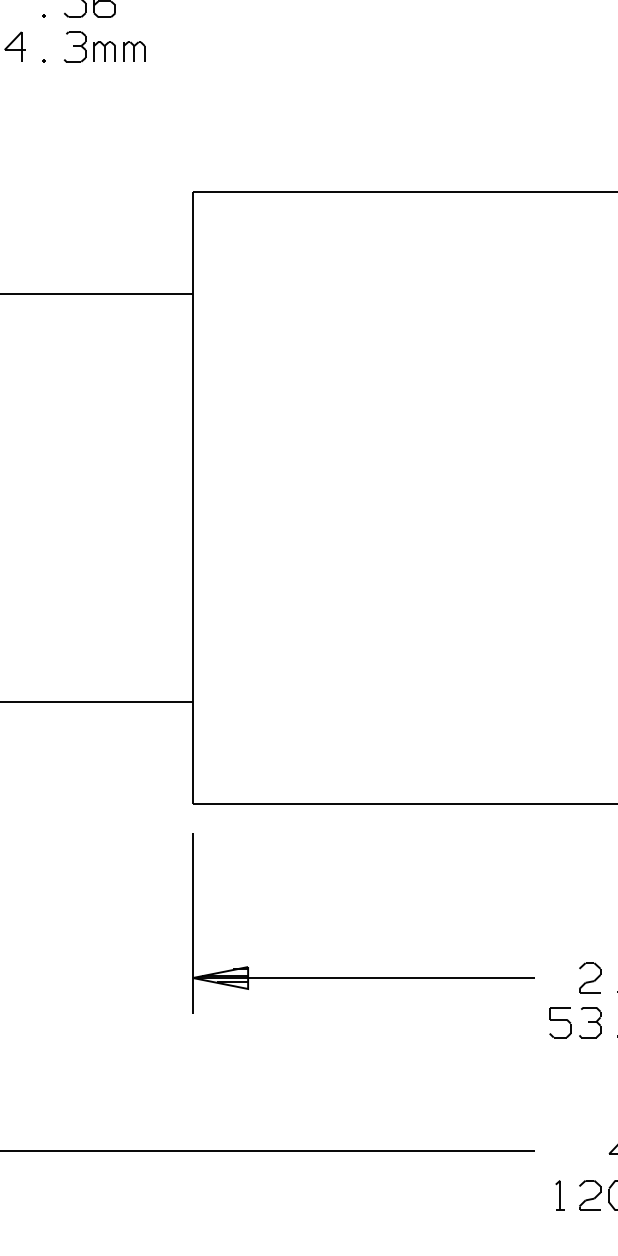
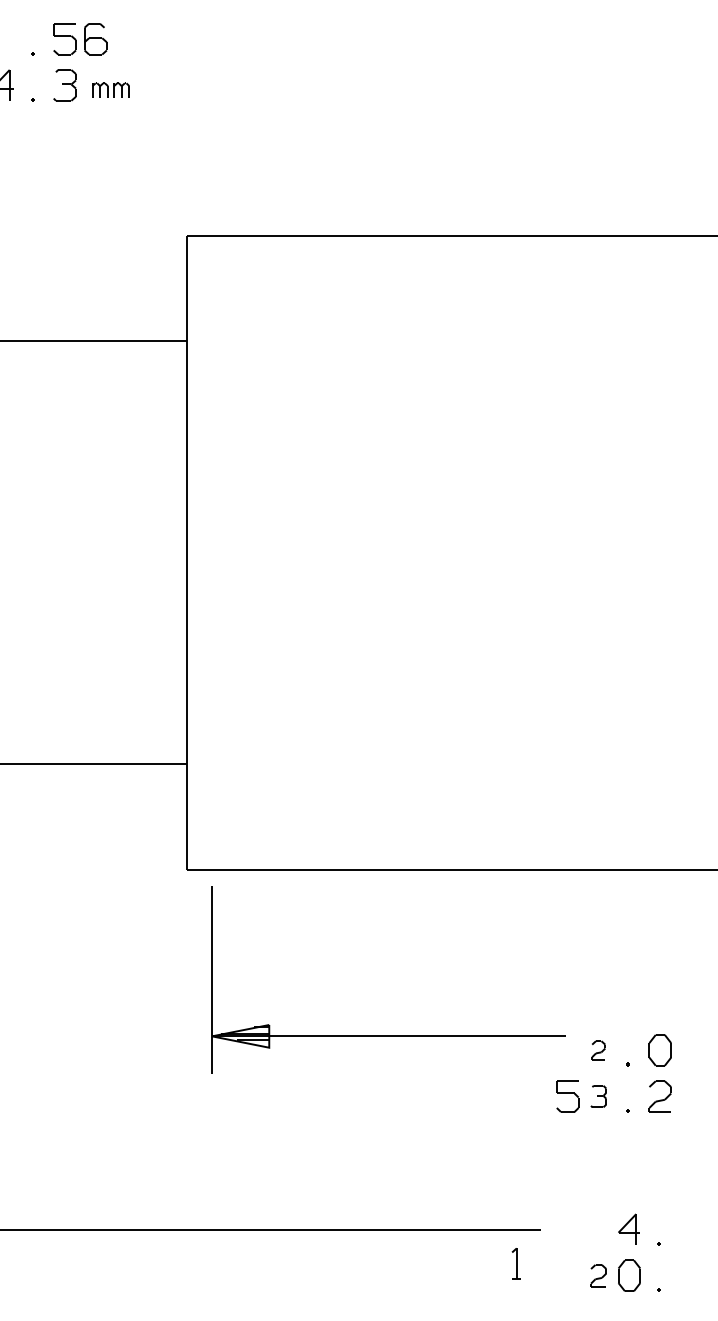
part: (119, 50) -> (110, 89), size x0.7
part: (363, 977) -> (388, 1035), moved
part: (589, 978) -> (598, 1050), size x0.6
part: (589, 1022) -> (598, 1096), size x0.7
part: (559, 1195) -> (515, 1263), moved
part: (589, 1195) -> (598, 1275), size x0.7

